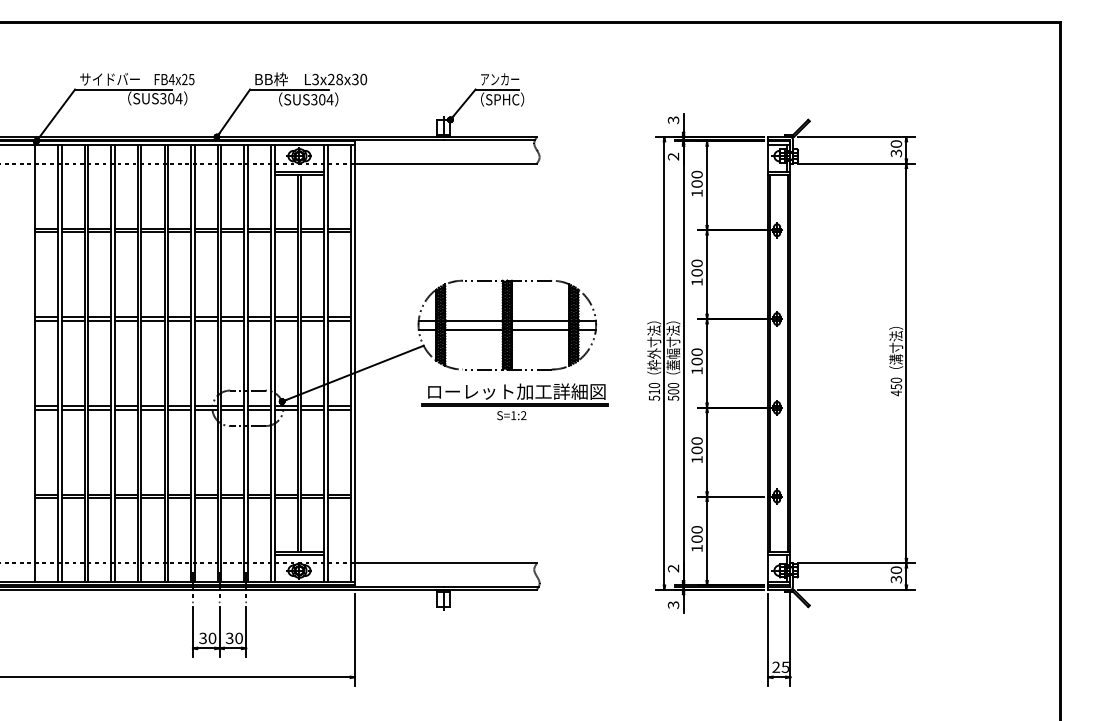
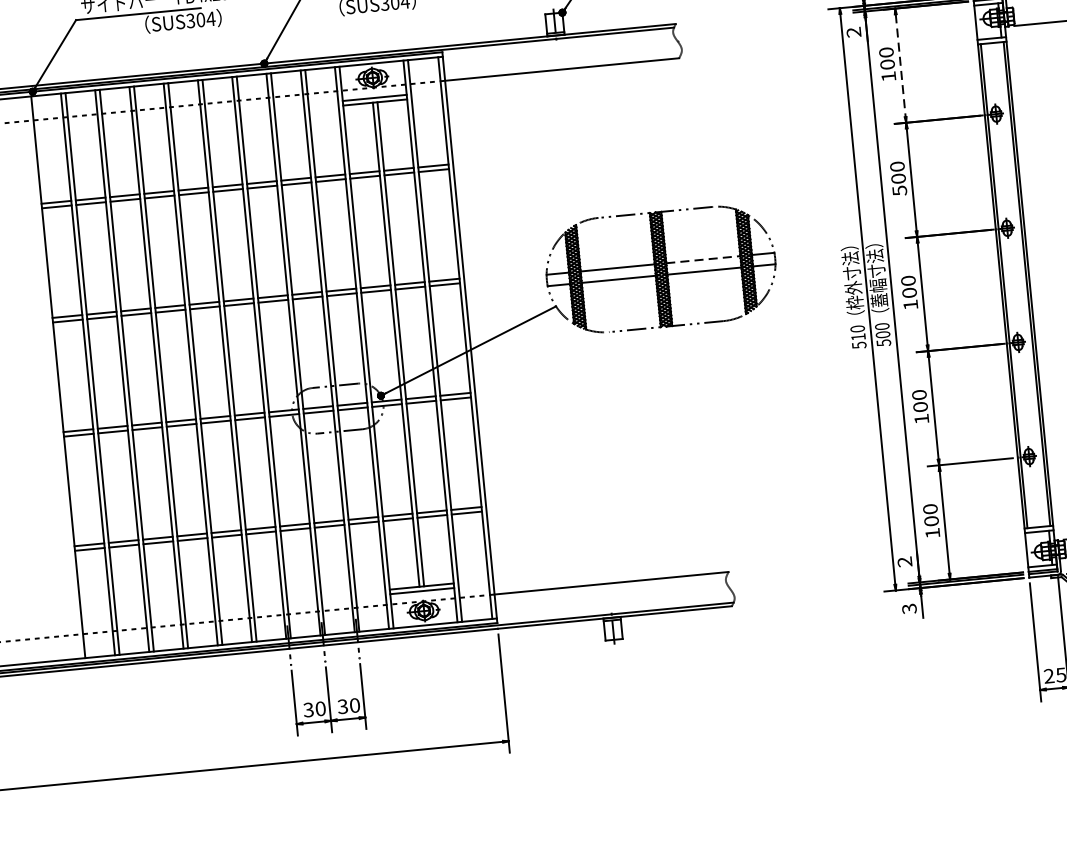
line: (707, 185) -> (901, 65), solid -> dashed
text: (696, 282) -> (899, 191), 100 -> 500
line: (540, 320) -> (703, 259), solid -> dashed
part: (514, 401) -> (679, 366), removed

